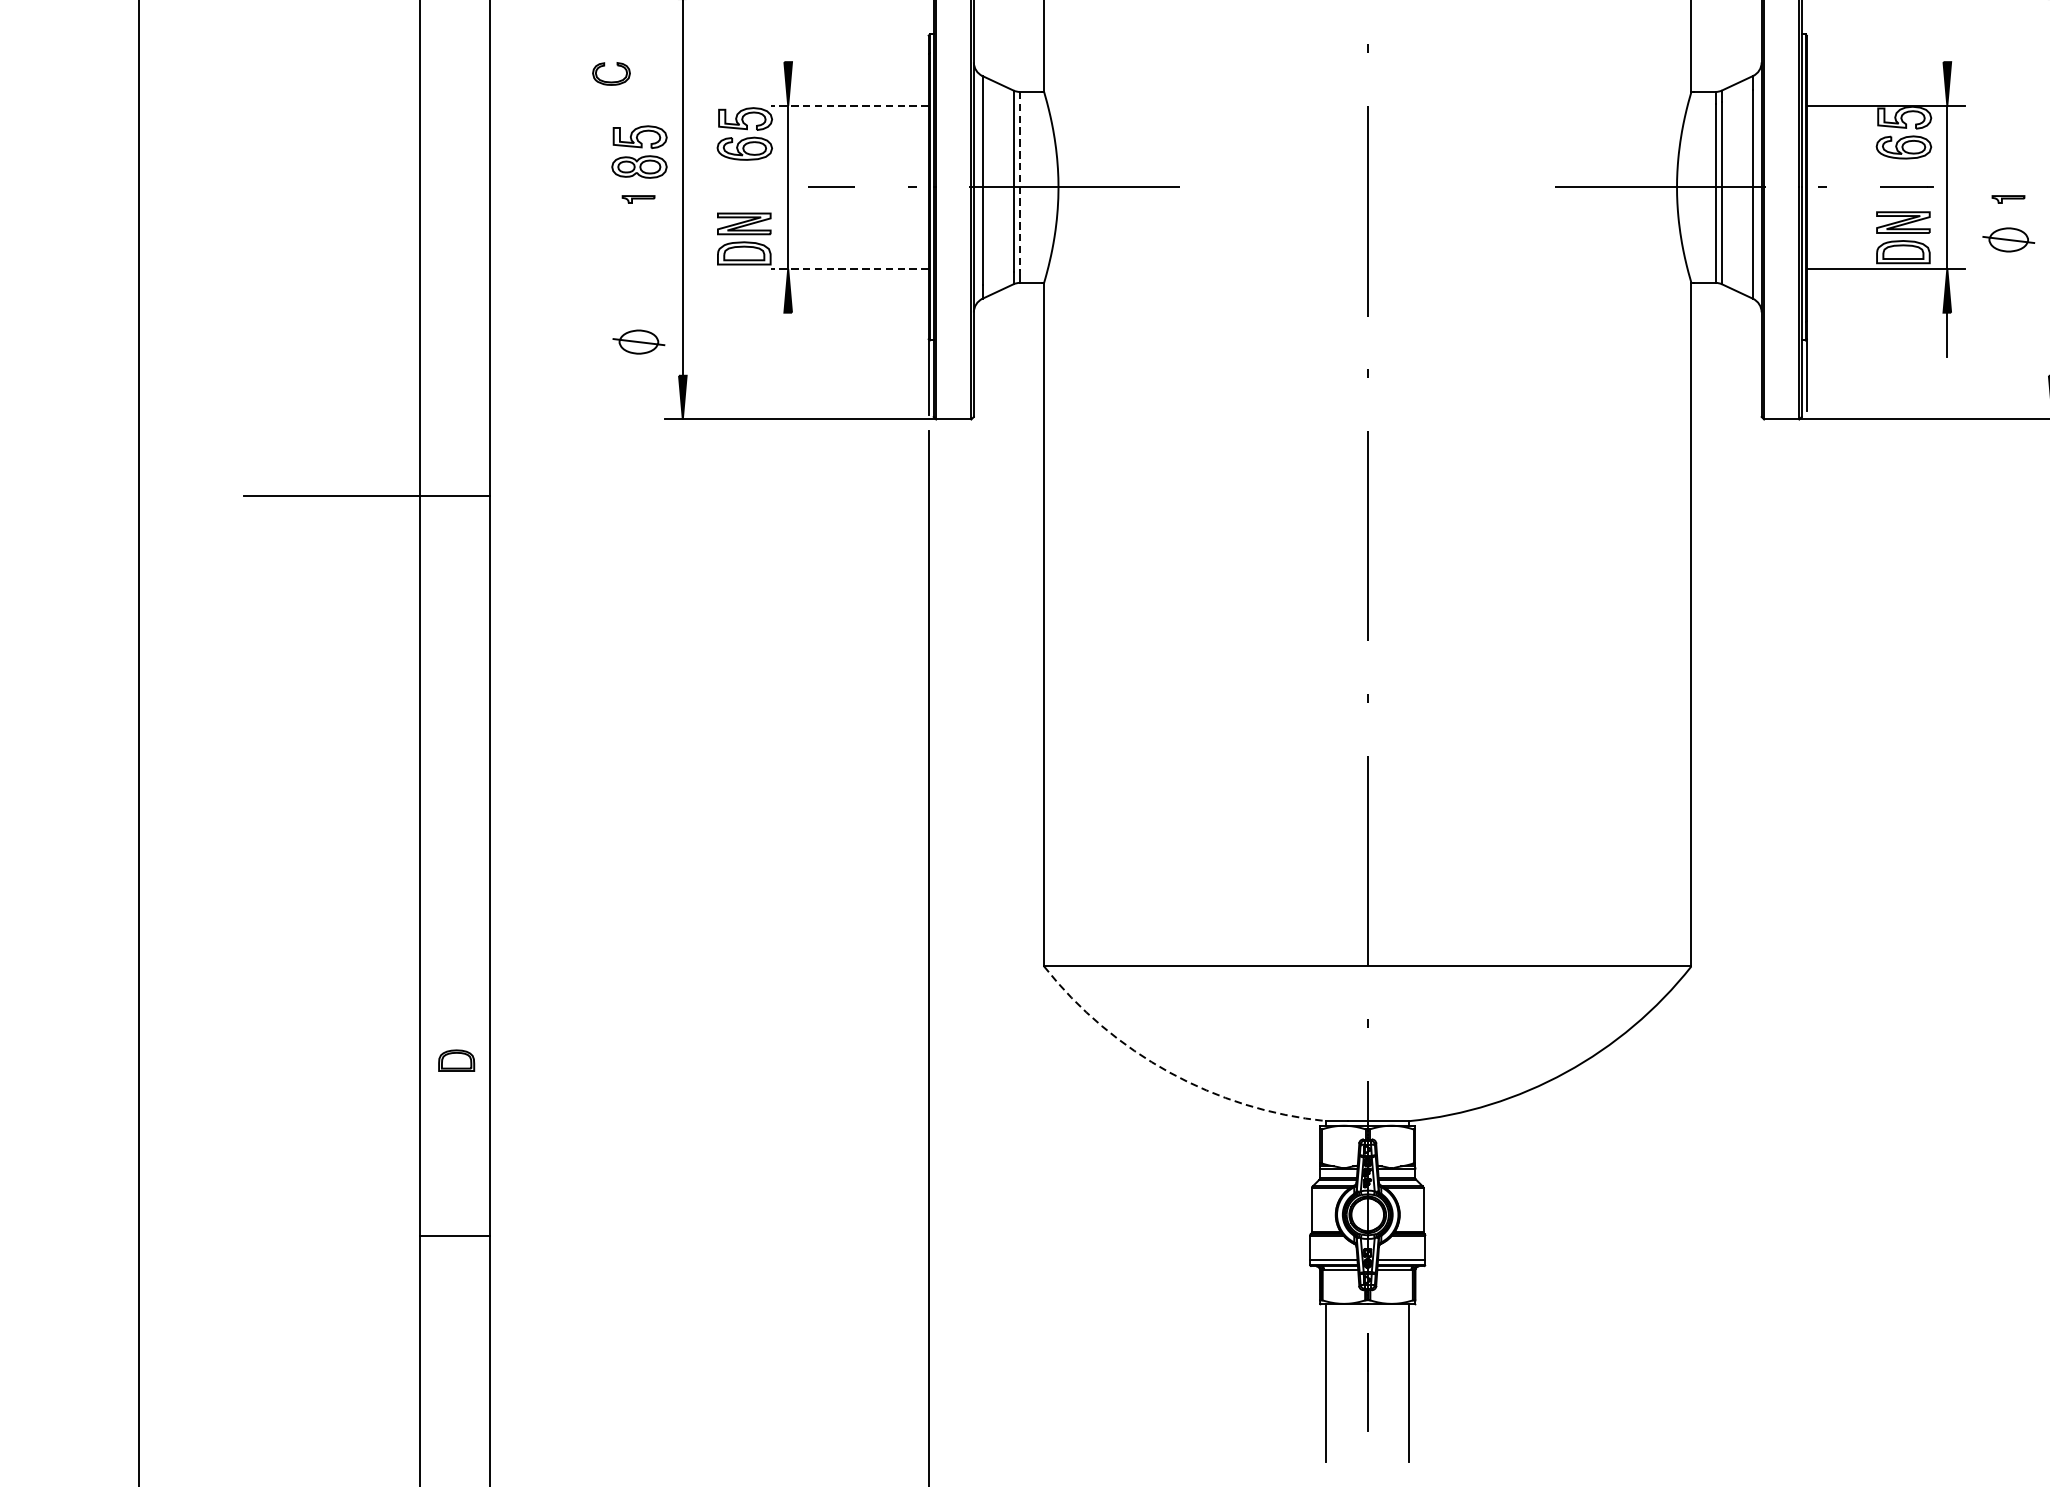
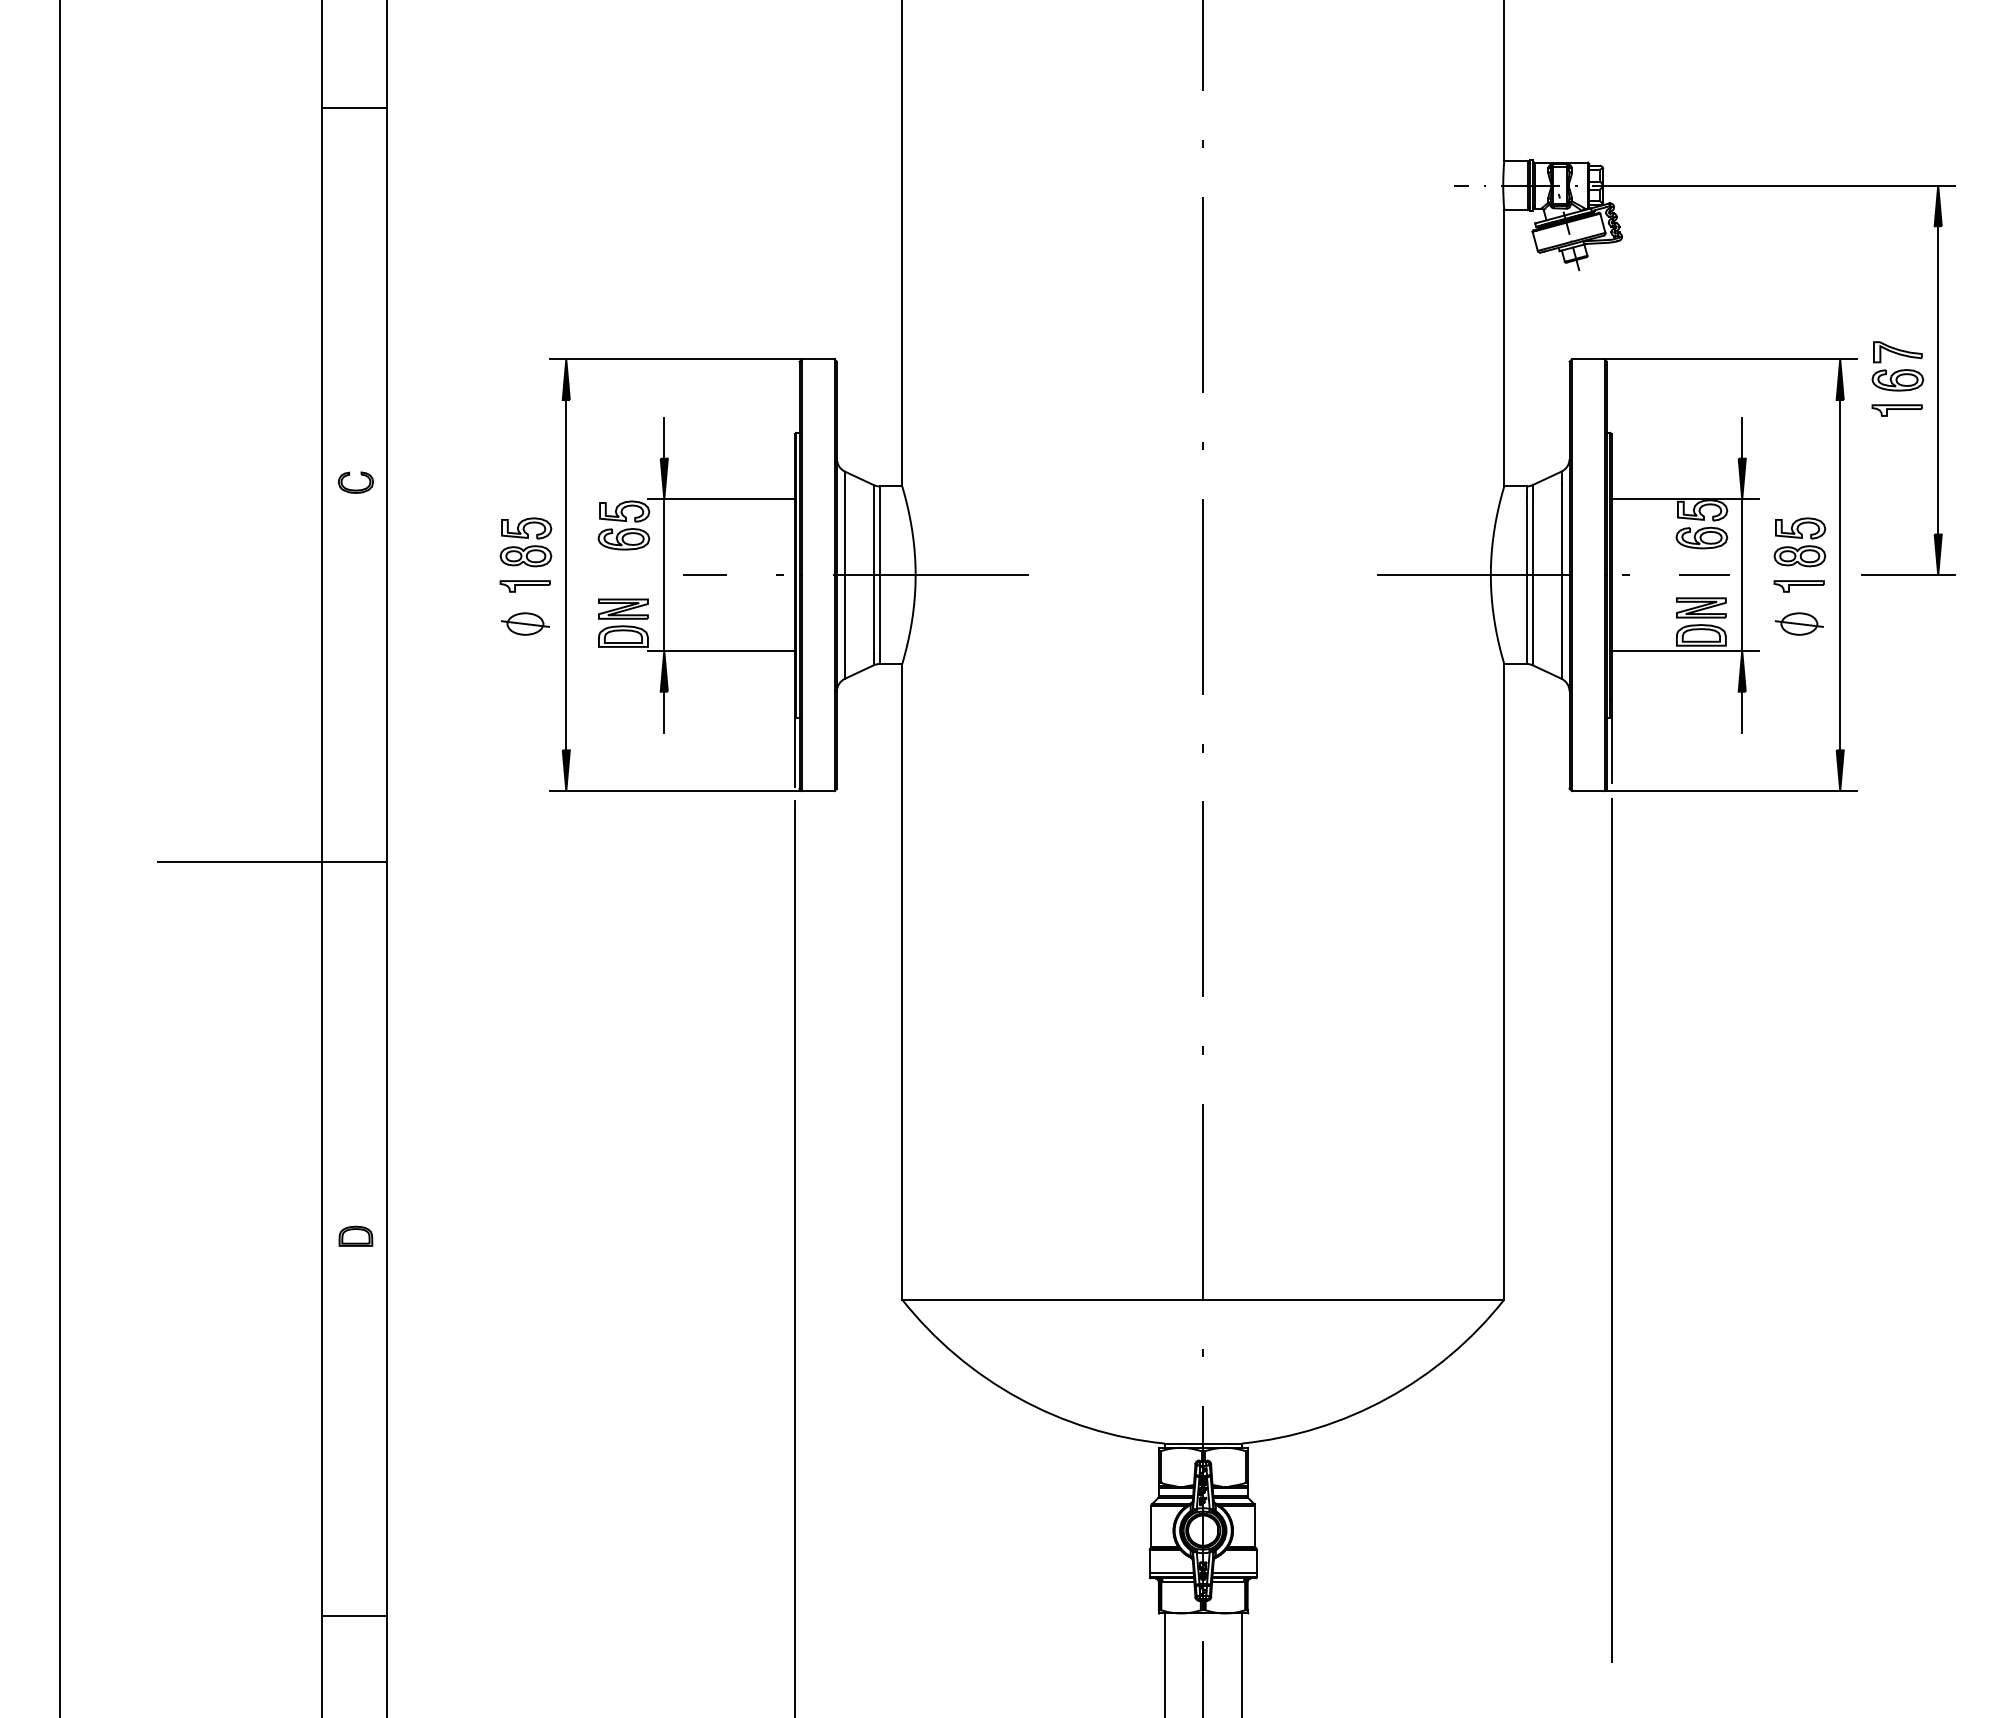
line: (788, 39) -> (664, 437), added
line: (1947, 39) -> (1742, 437), added
part: (611, 81) -> (355, 489), moved
line: (848, 106) -> (720, 499), dashed -> solid
part: (2008, 152) -> (1799, 542), added
line: (1019, 182) -> (879, 570), dashed -> solid
part: (637, 199) -> (524, 586), size x1.67
part: (2007, 199) -> (1798, 586), size x1.67
line: (848, 269) -> (720, 651), dashed -> solid
line: (788, 333) -> (664, 711), added
part: (638, 341) -> (525, 623), moved
line: (1806, 892) -> (1611, 1230), added
part: (456, 1059) -> (355, 1235), moved
arc: (1169, 1072) -> (1018, 1398), dashed -> solid
line: (455, 1236) -> (354, 1616), moved

